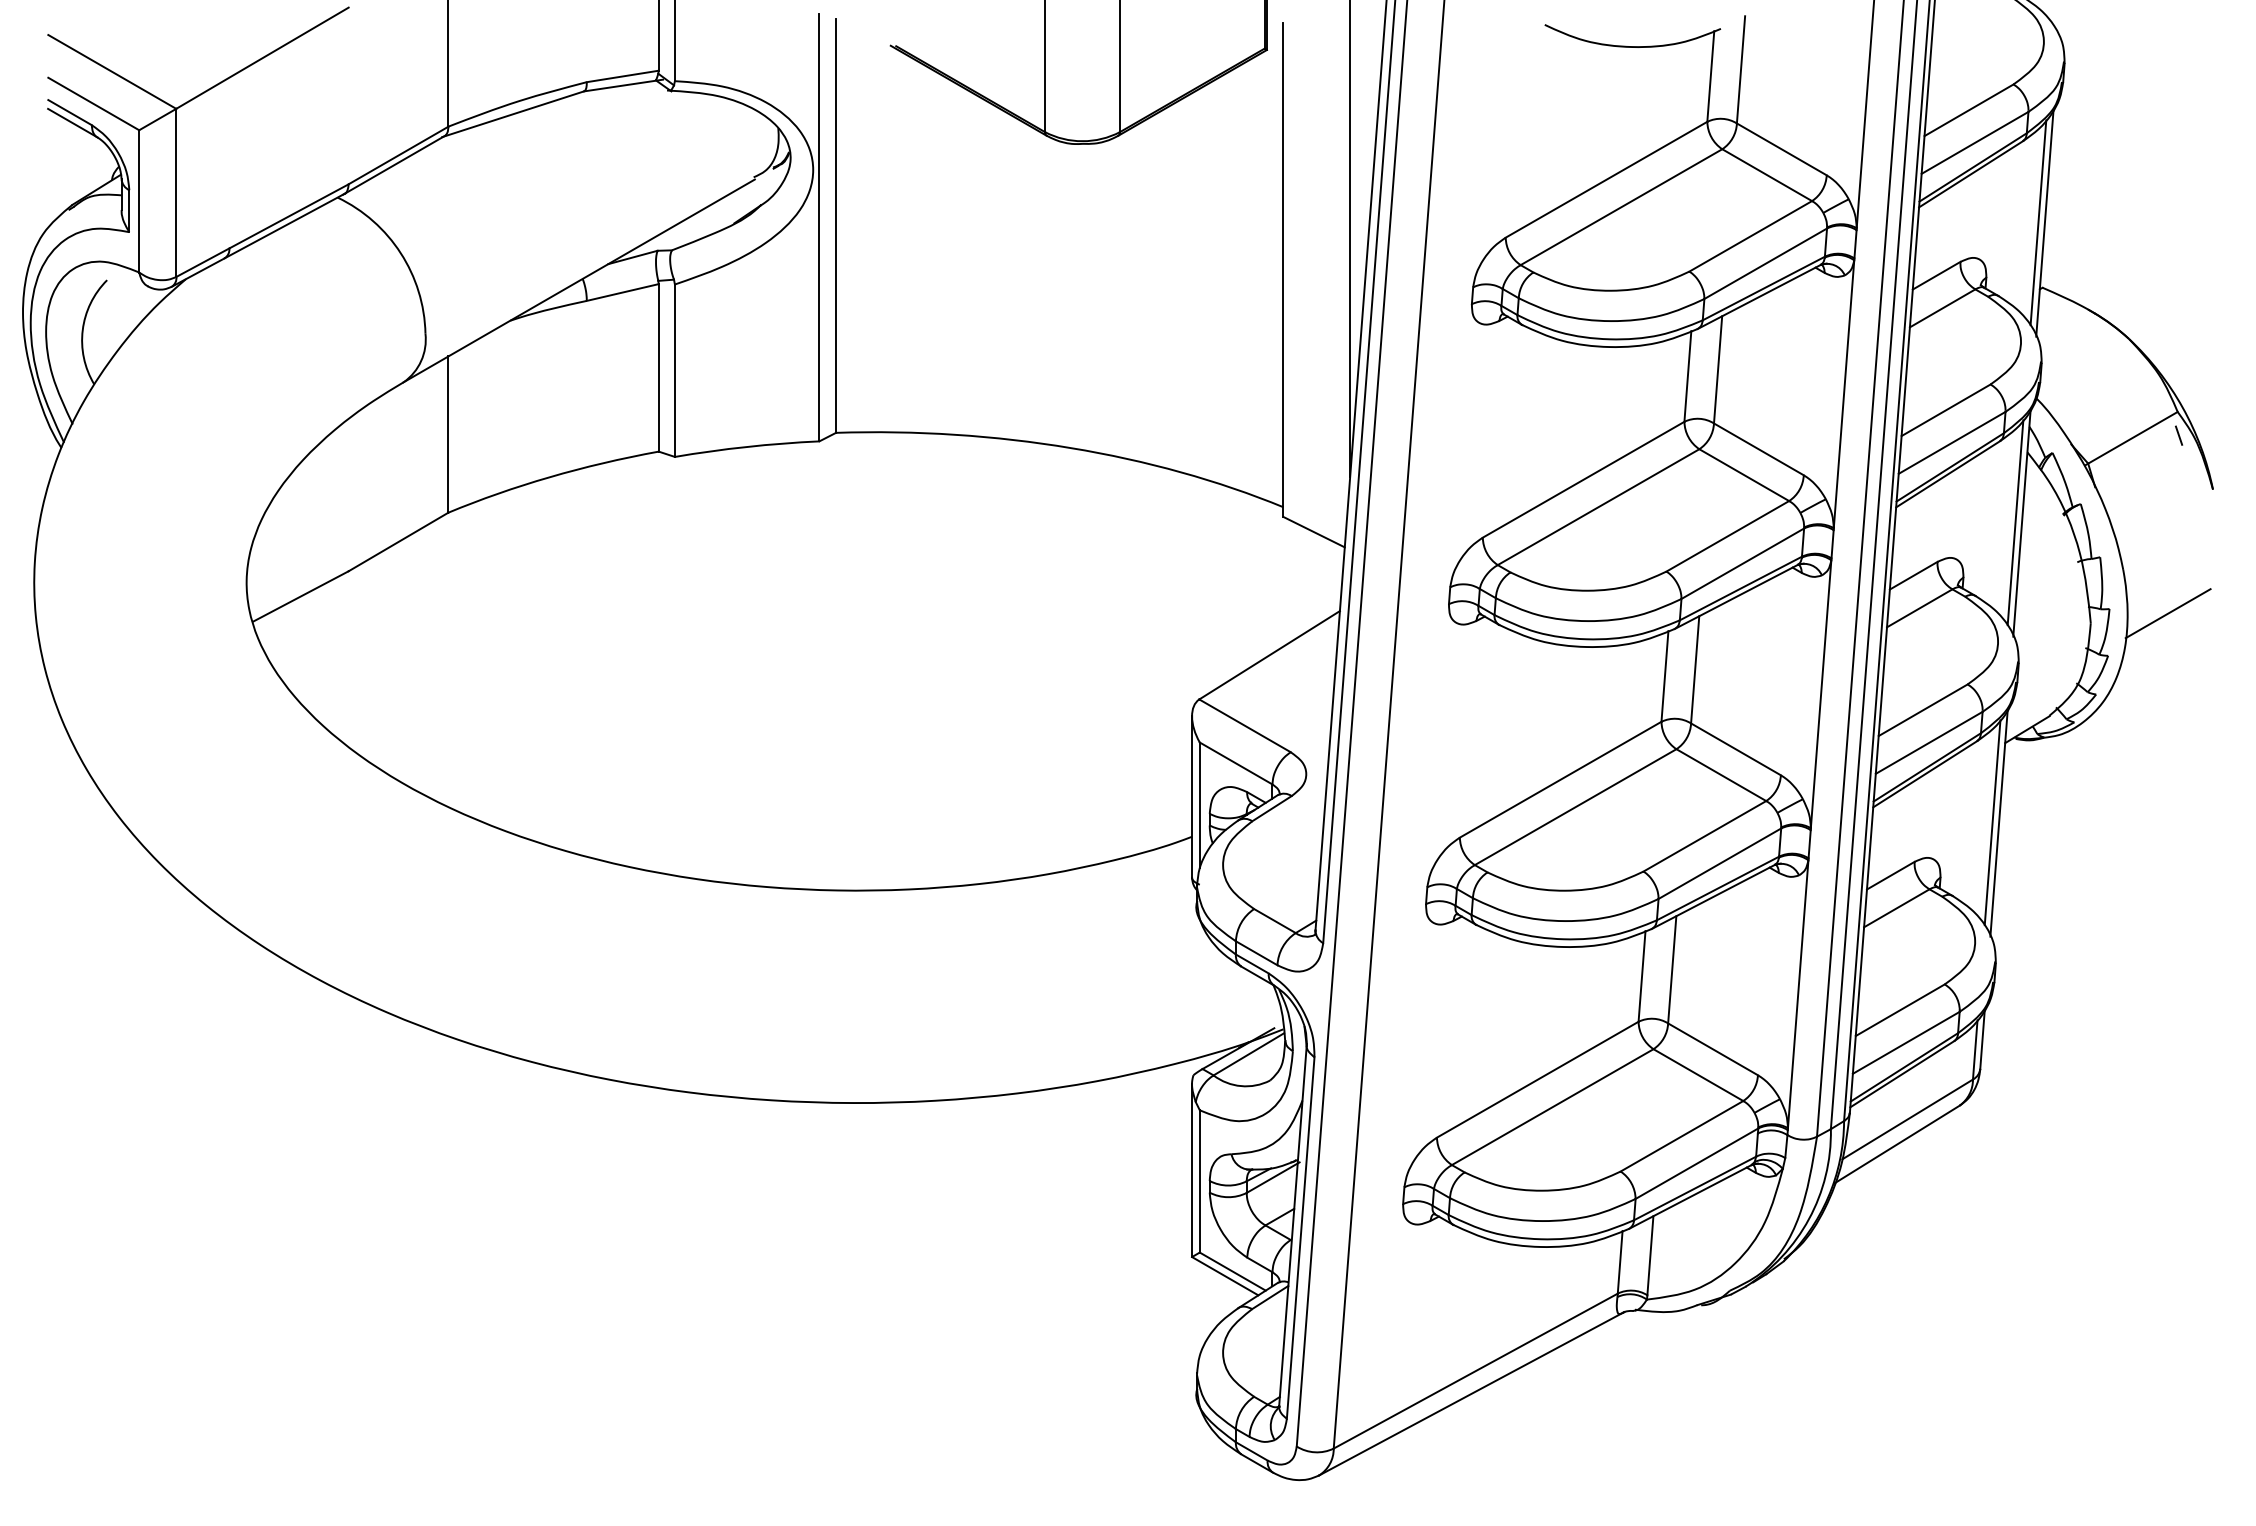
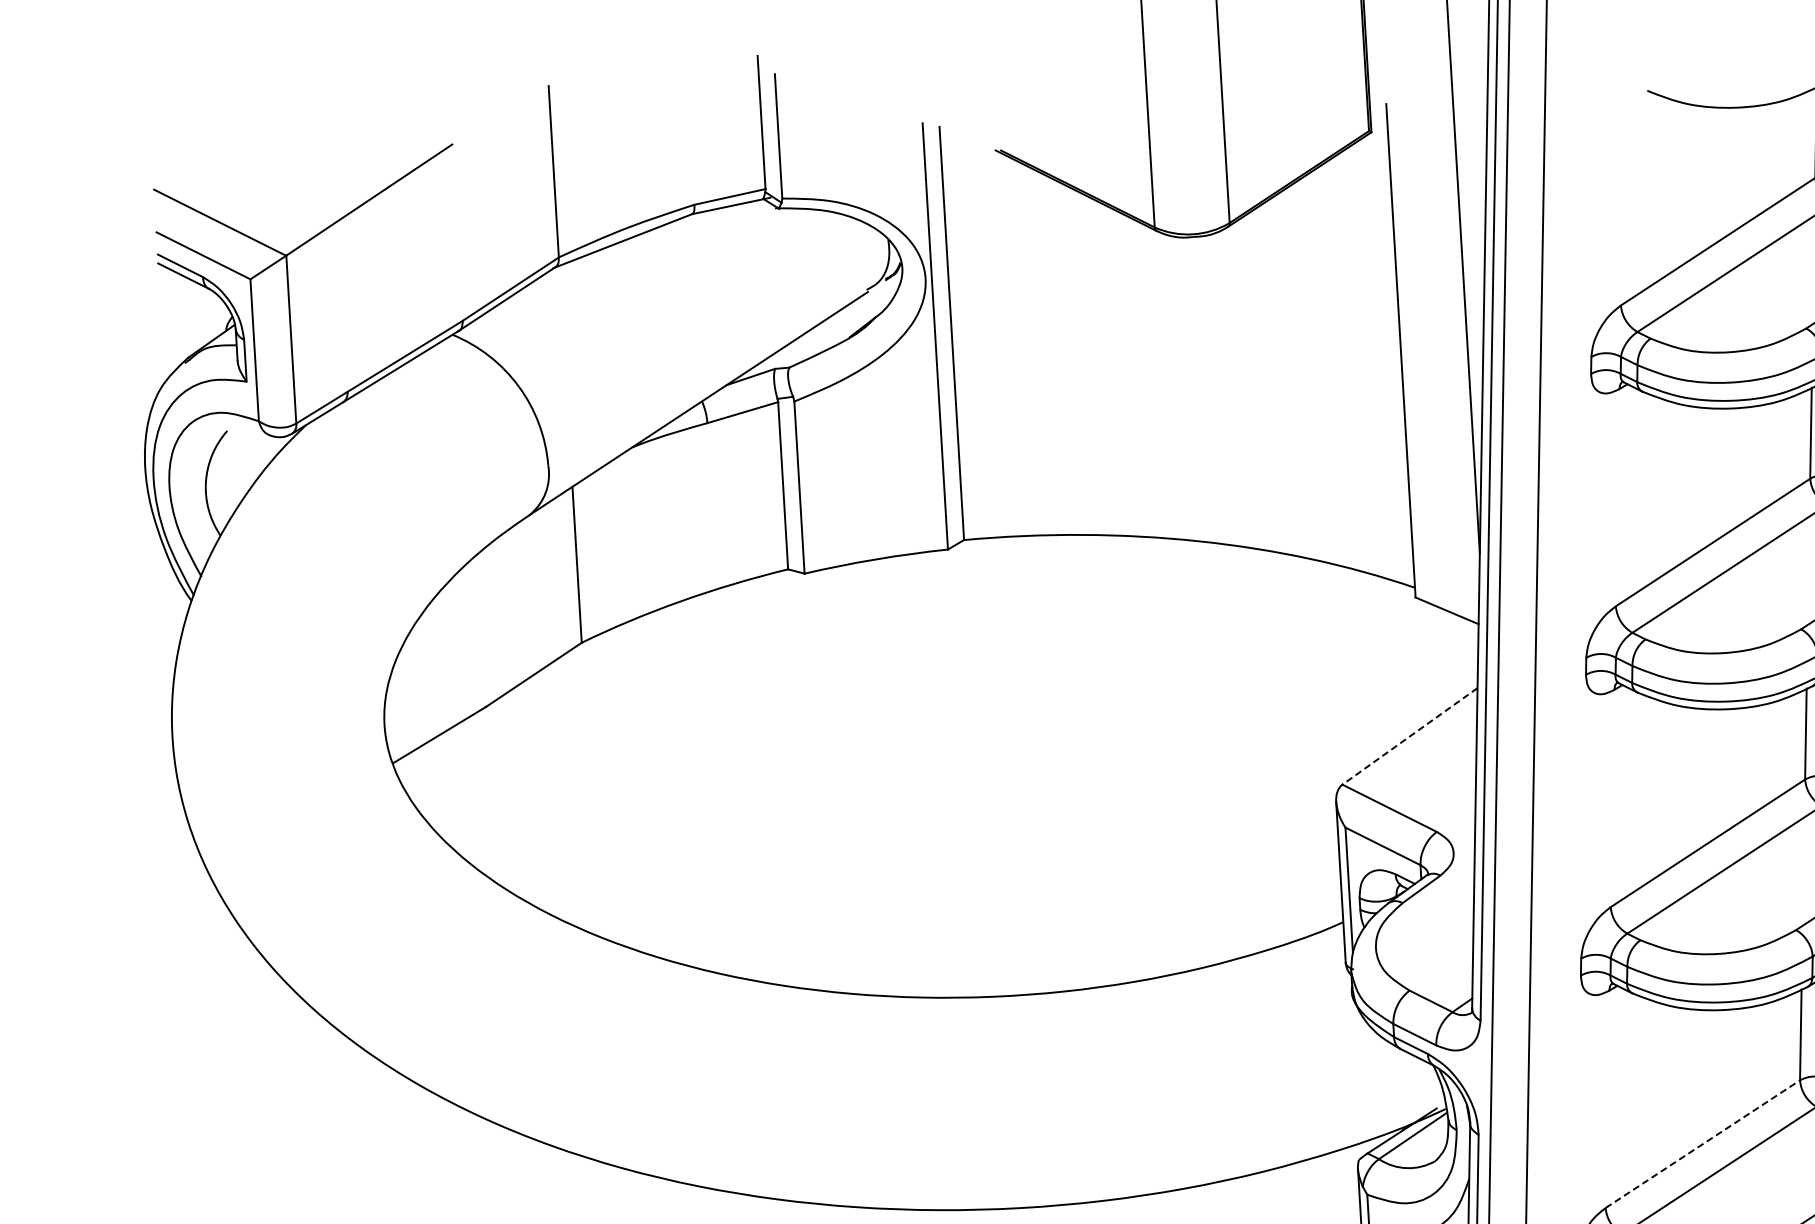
line: (1269, 655) -> (1409, 736), solid -> dashed
line: (1538, 1079) -> (1703, 1143), solid -> dashed

